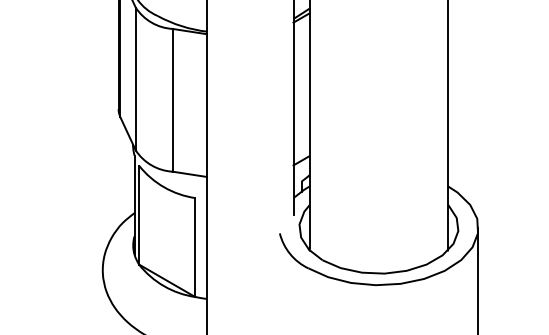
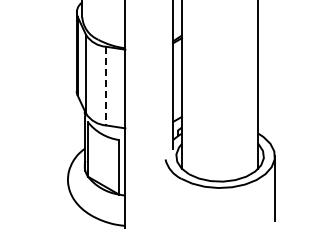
line: (172, 100) -> (106, 86), solid -> dashed

